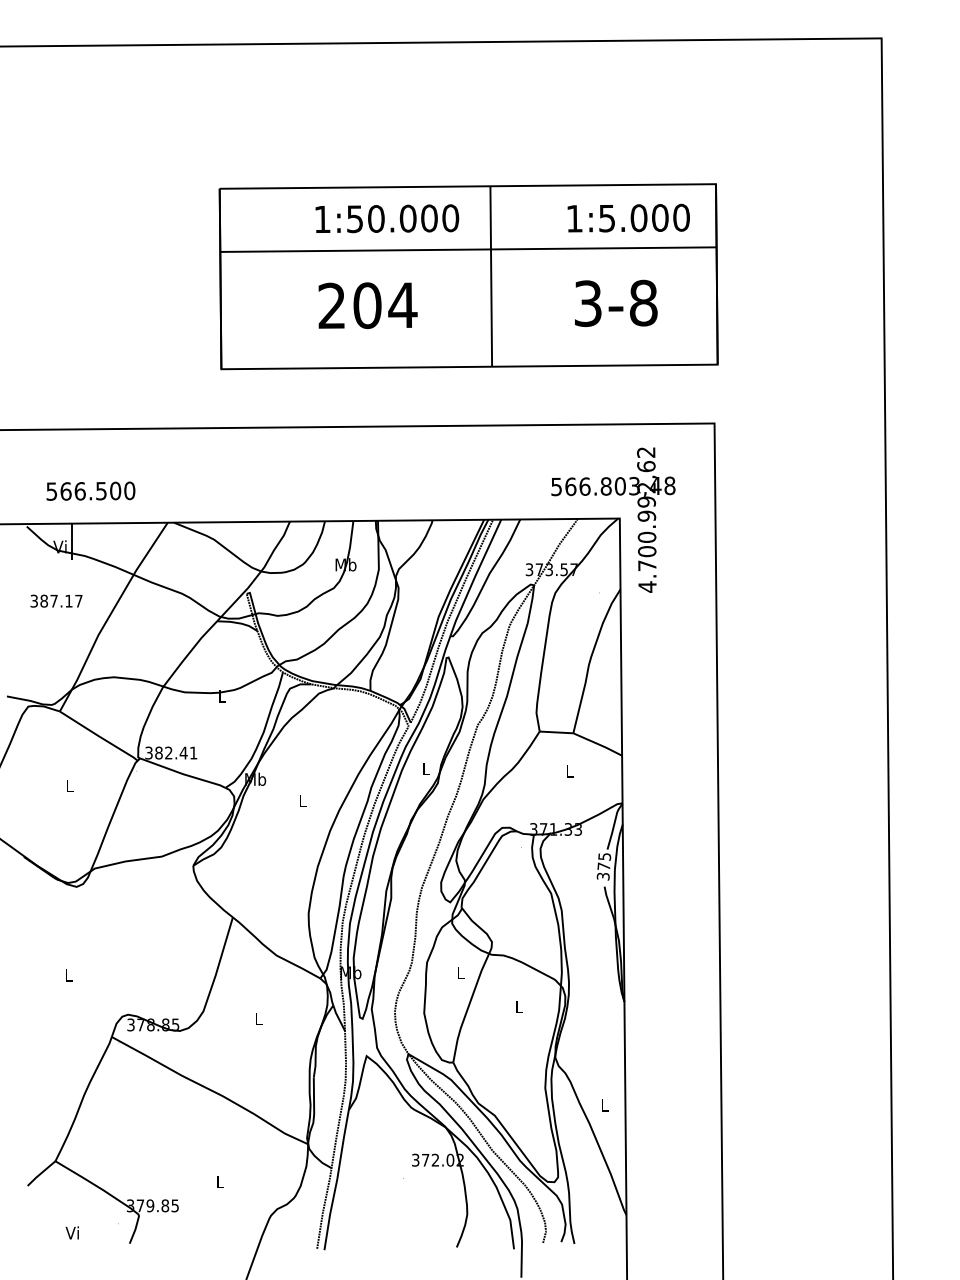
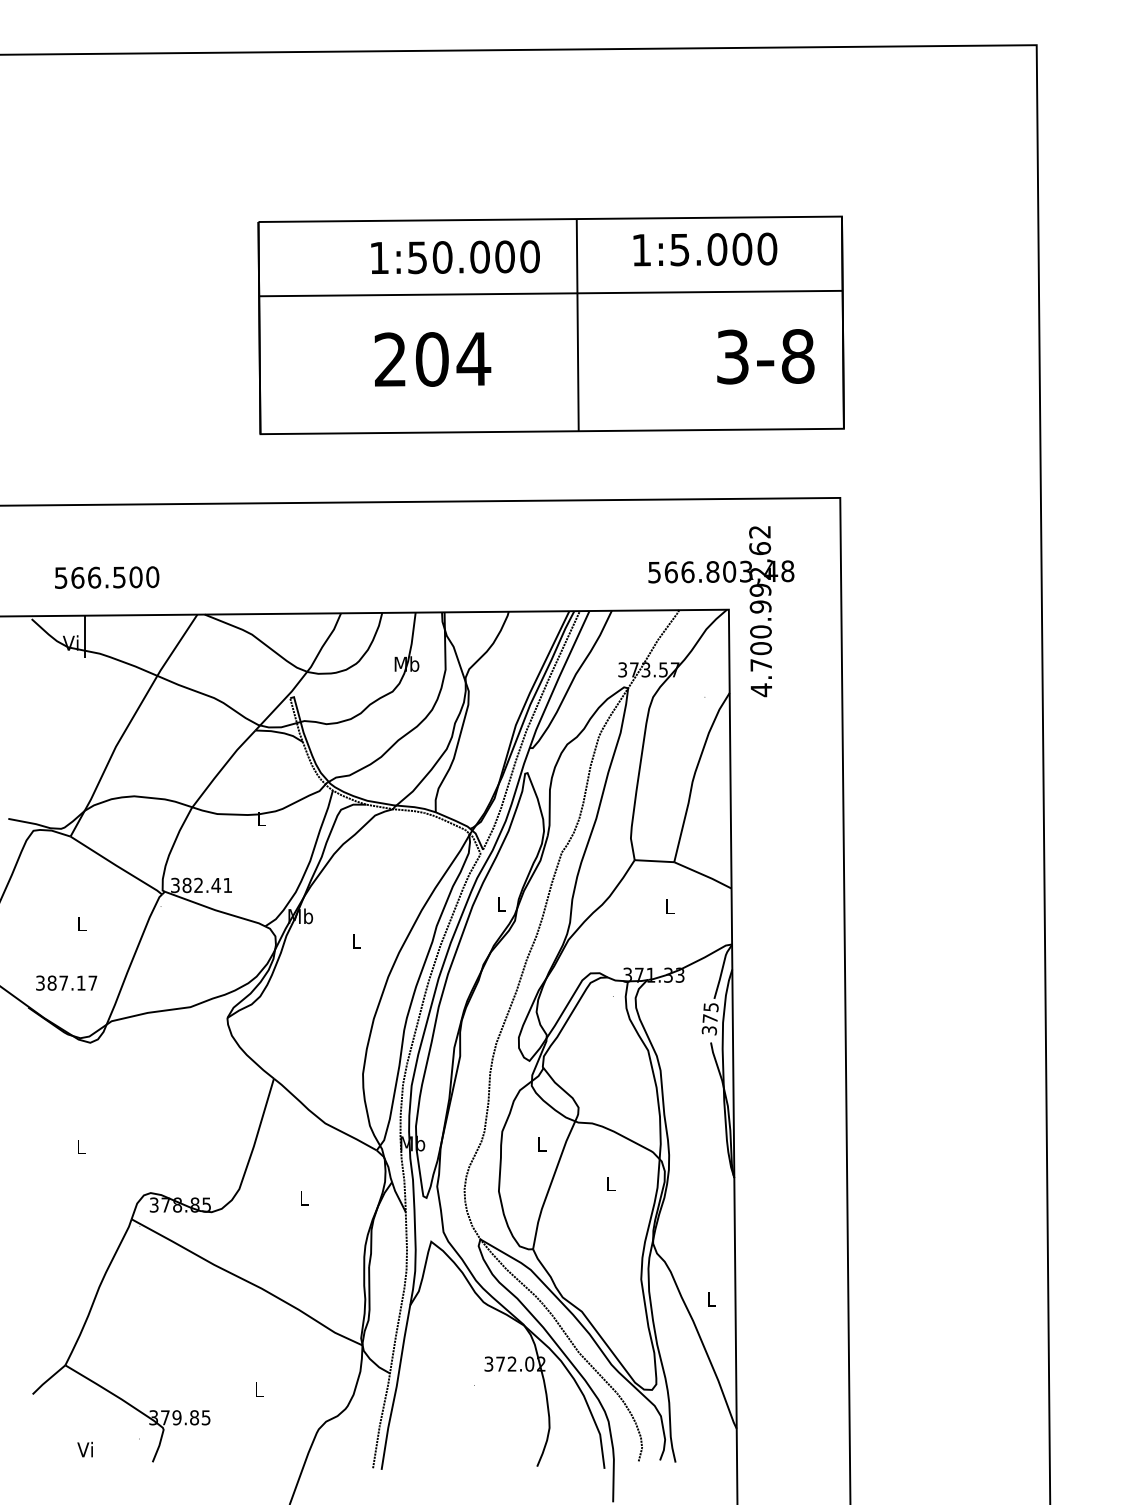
text: (628, 217) -> (704, 248), moved
text: (616, 302) -> (766, 355), moved
text: (56, 600) -> (66, 982), moved

